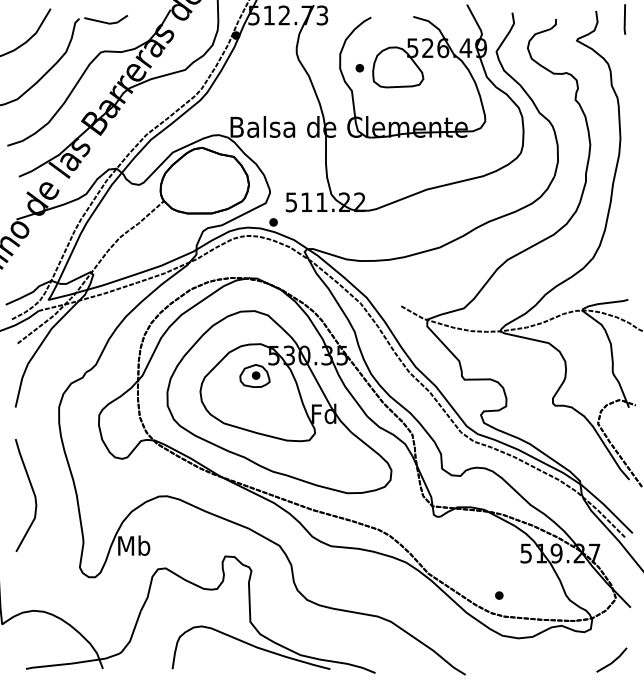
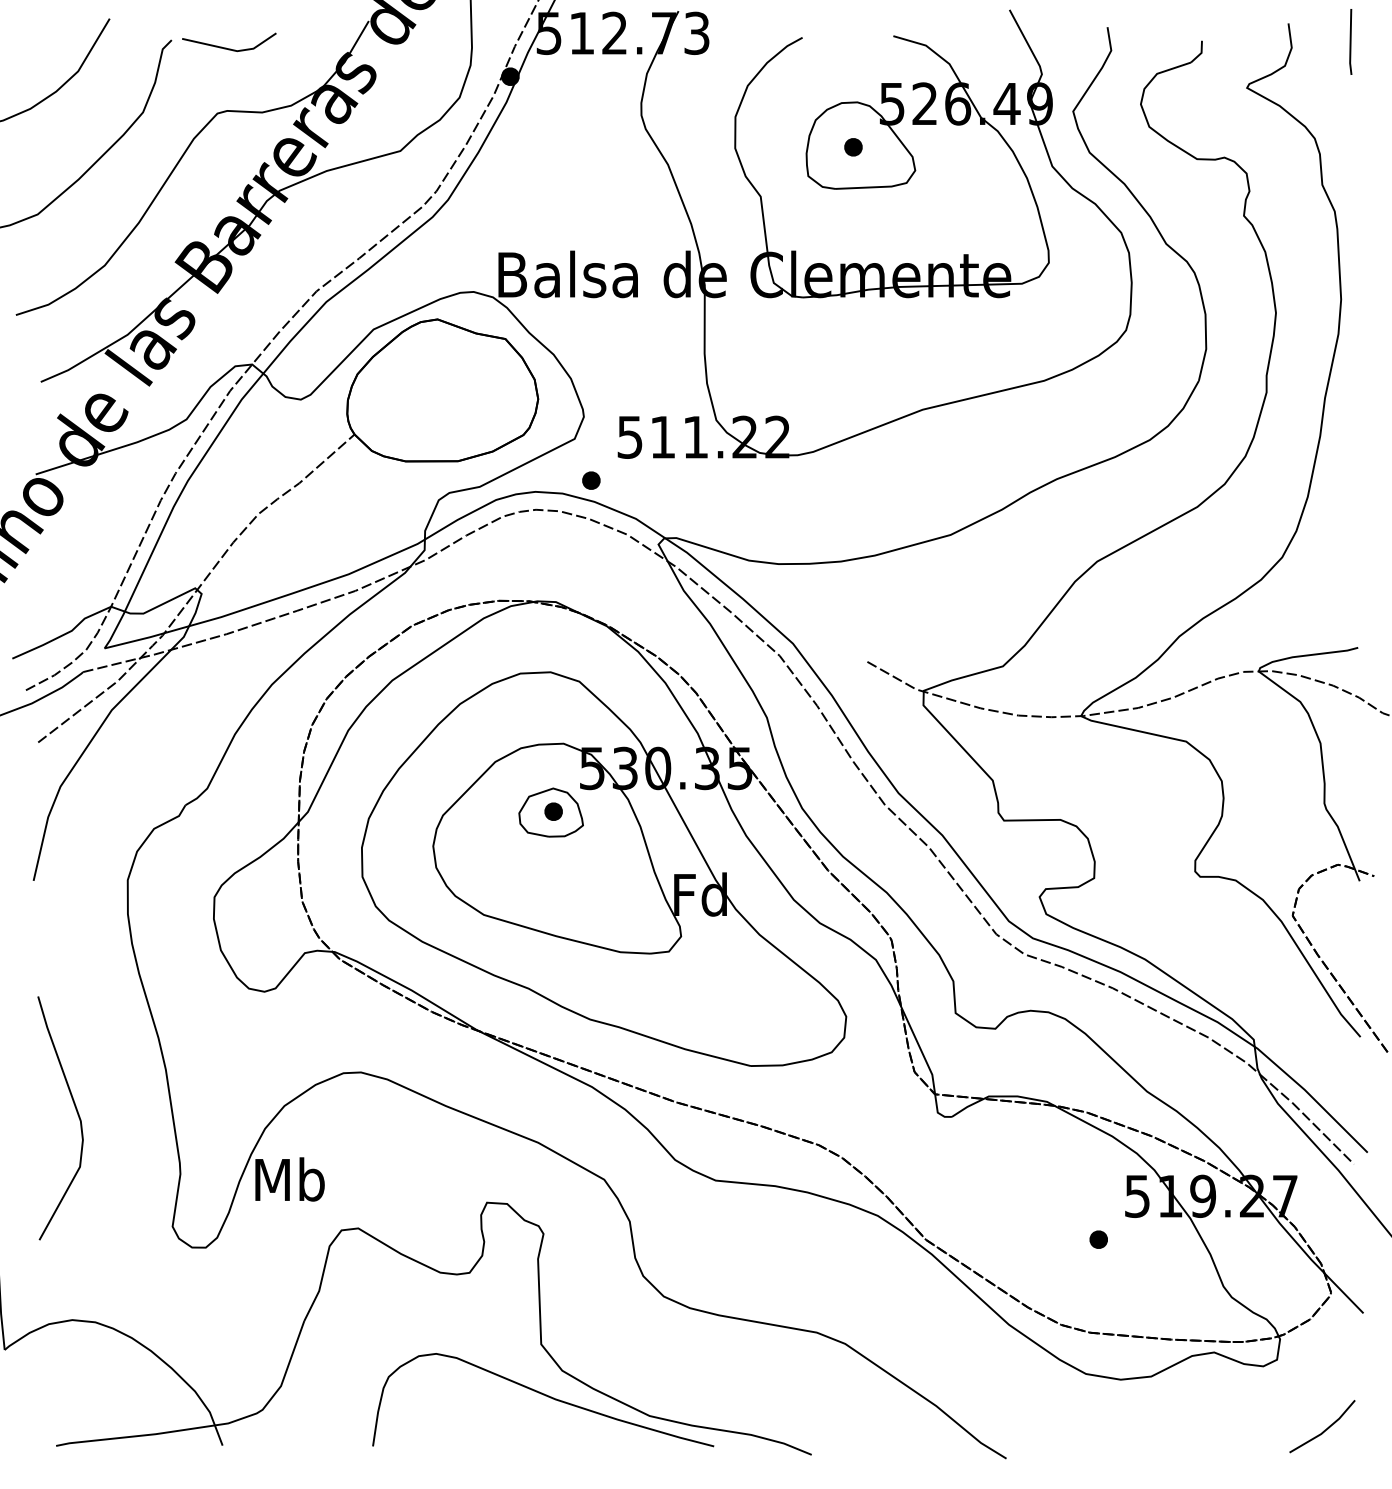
part: (359, 68) -> (852, 147), moved
curve: (32, 492) -> (74, 1111), moved
part: (499, 595) -> (1099, 1239), moved

